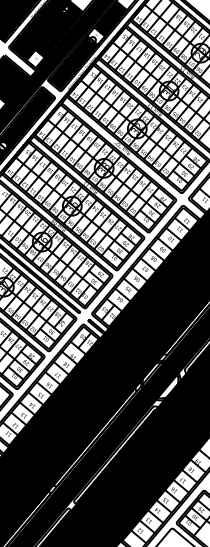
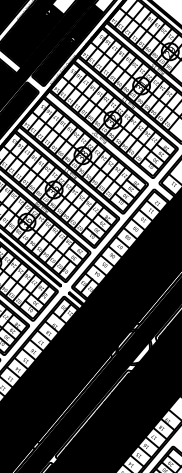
fill: (96, 36) -> (76, 36), added
fill: (35, 58) -> (20, 56), added

